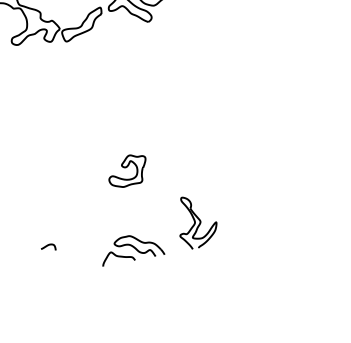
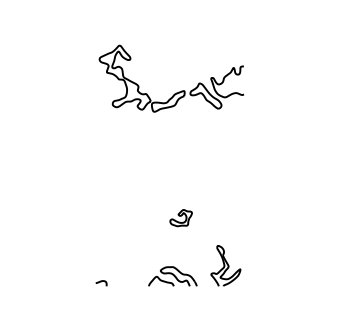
part: (126, 171) -> (180, 218), size x0.71
curve: (48, 246) -> (101, 282), moved

